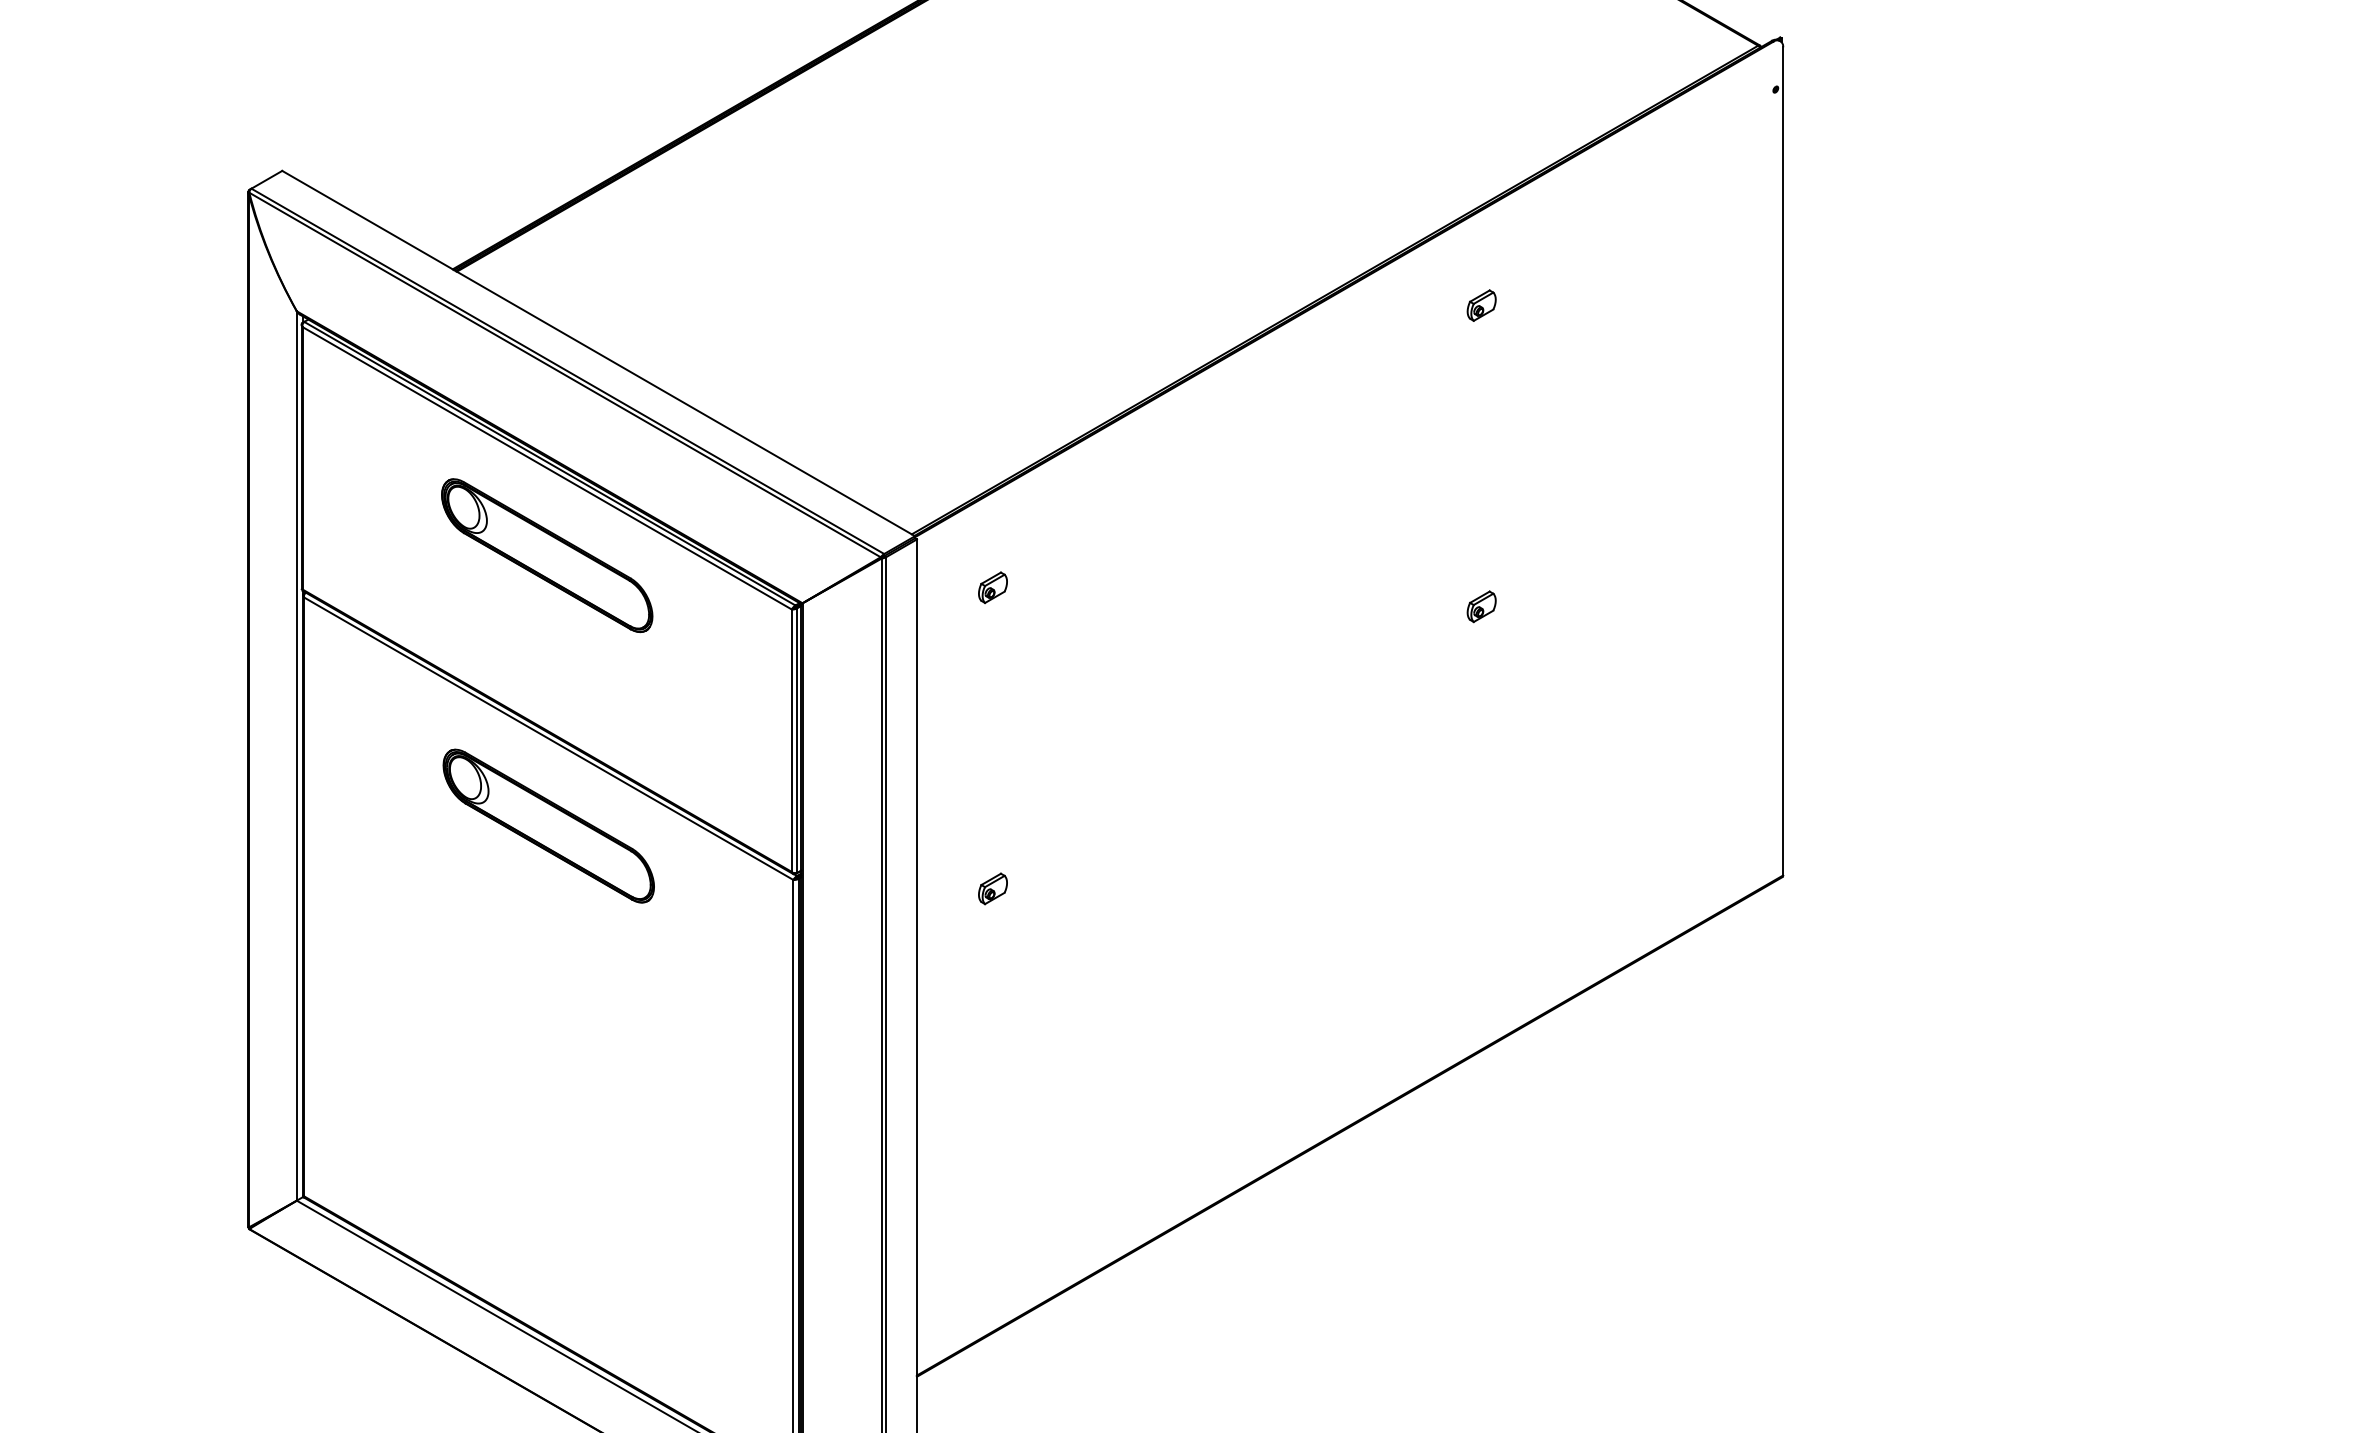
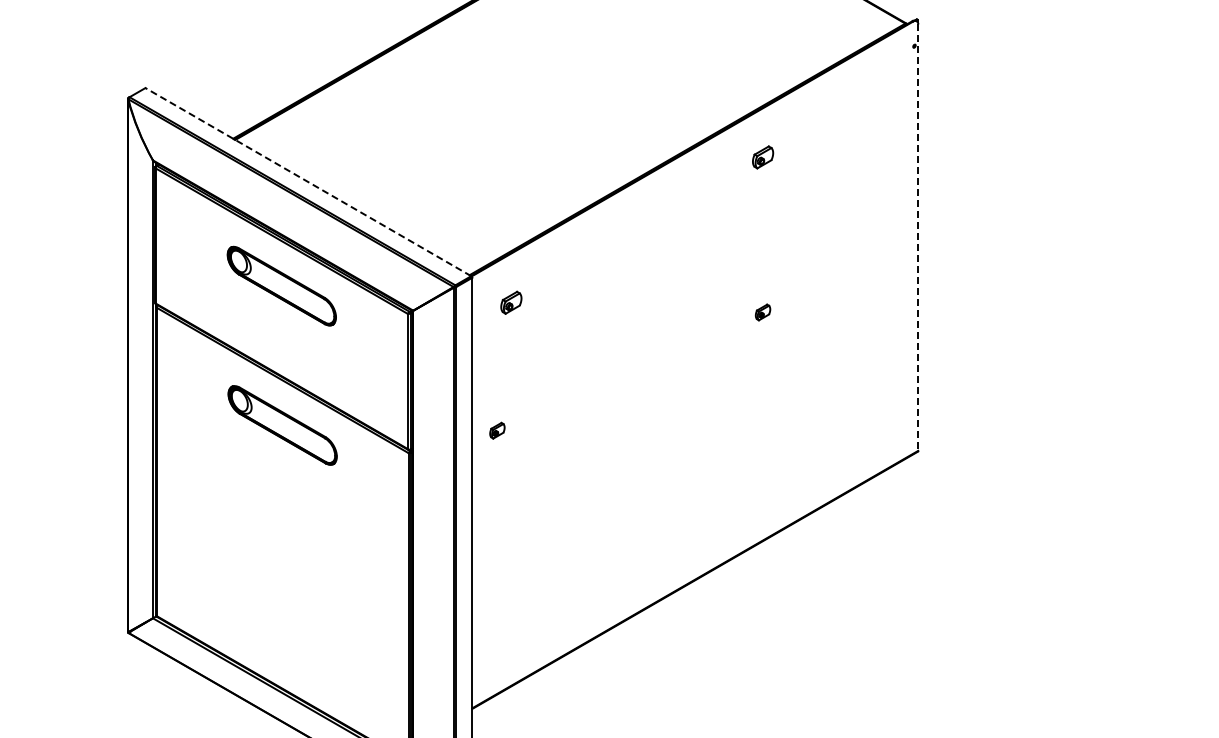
part: (1480, 305) -> (762, 157), size x1.4
line: (596, 352) -> (307, 181), solid -> dashed
line: (1783, 463) -> (918, 238), solid -> dashed
part: (993, 587) -> (511, 302), size x1.4
part: (993, 888) -> (497, 430), moved

